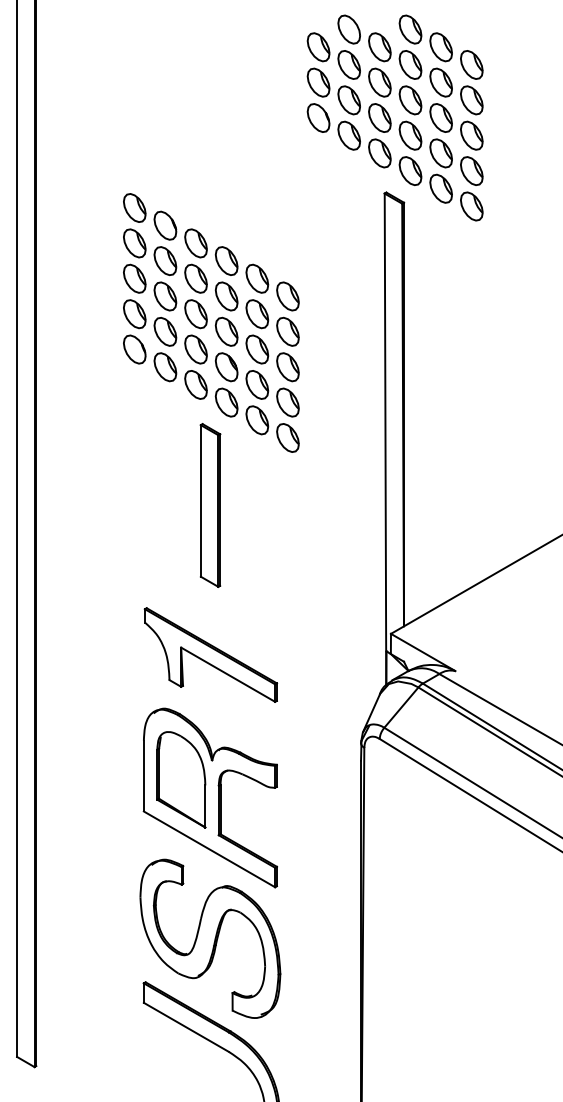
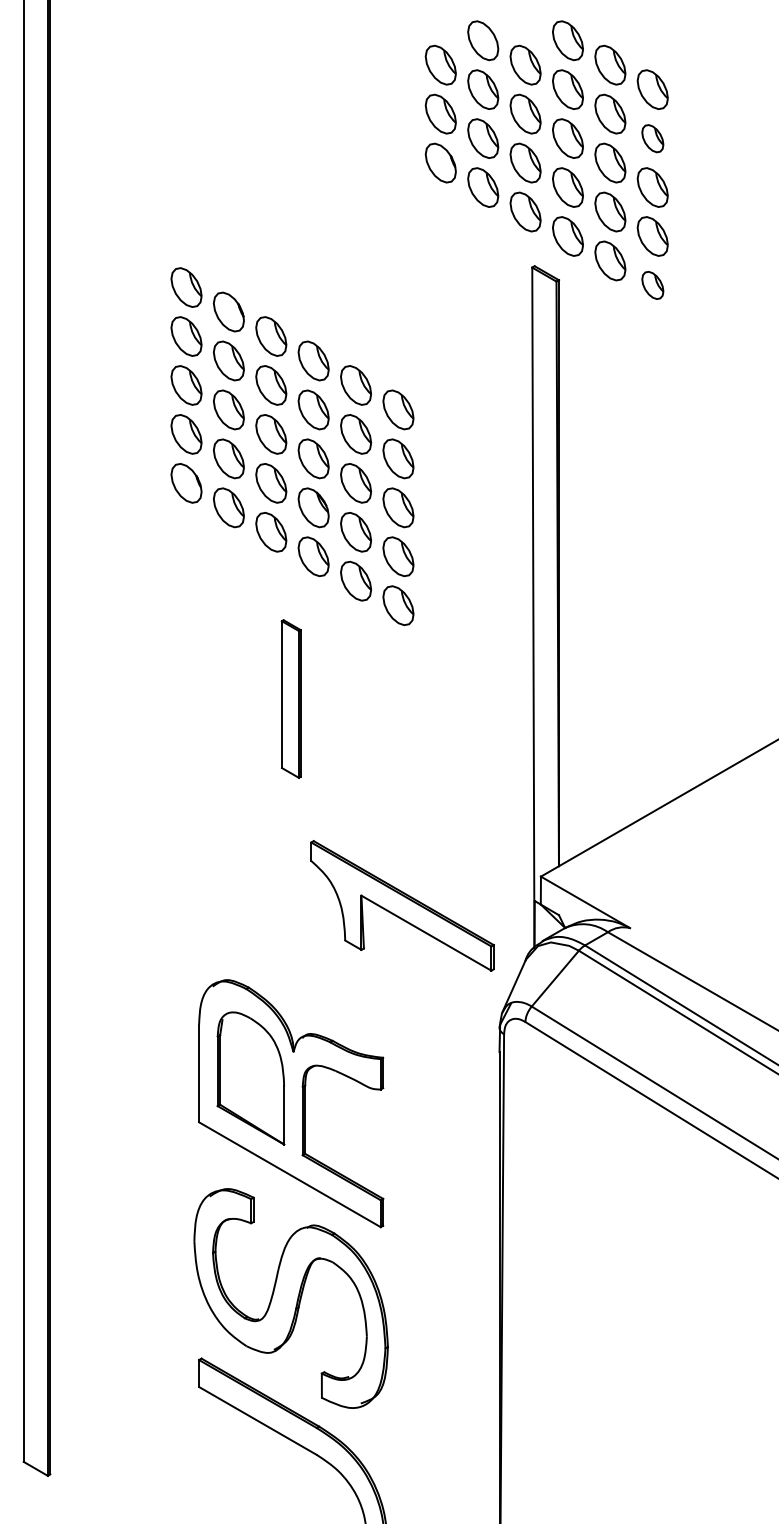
part: (471, 100) -> (652, 138), size x0.7
part: (471, 206) -> (652, 285), size x0.7
part: (210, 505) -> (291, 699), size x0.7
part: (210, 654) -> (401, 905), moved

